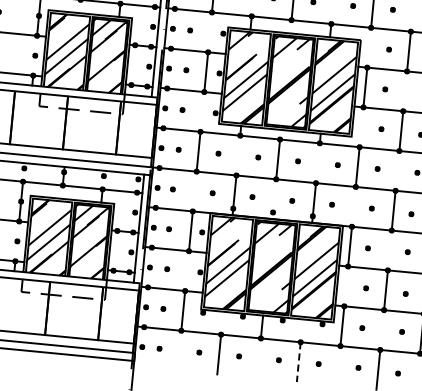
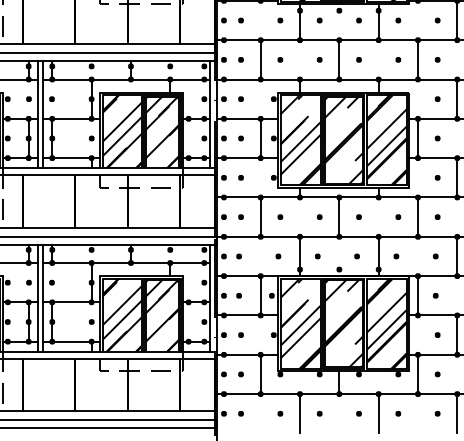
line: (298, 361) -> (378, 413), dashed -> solid

